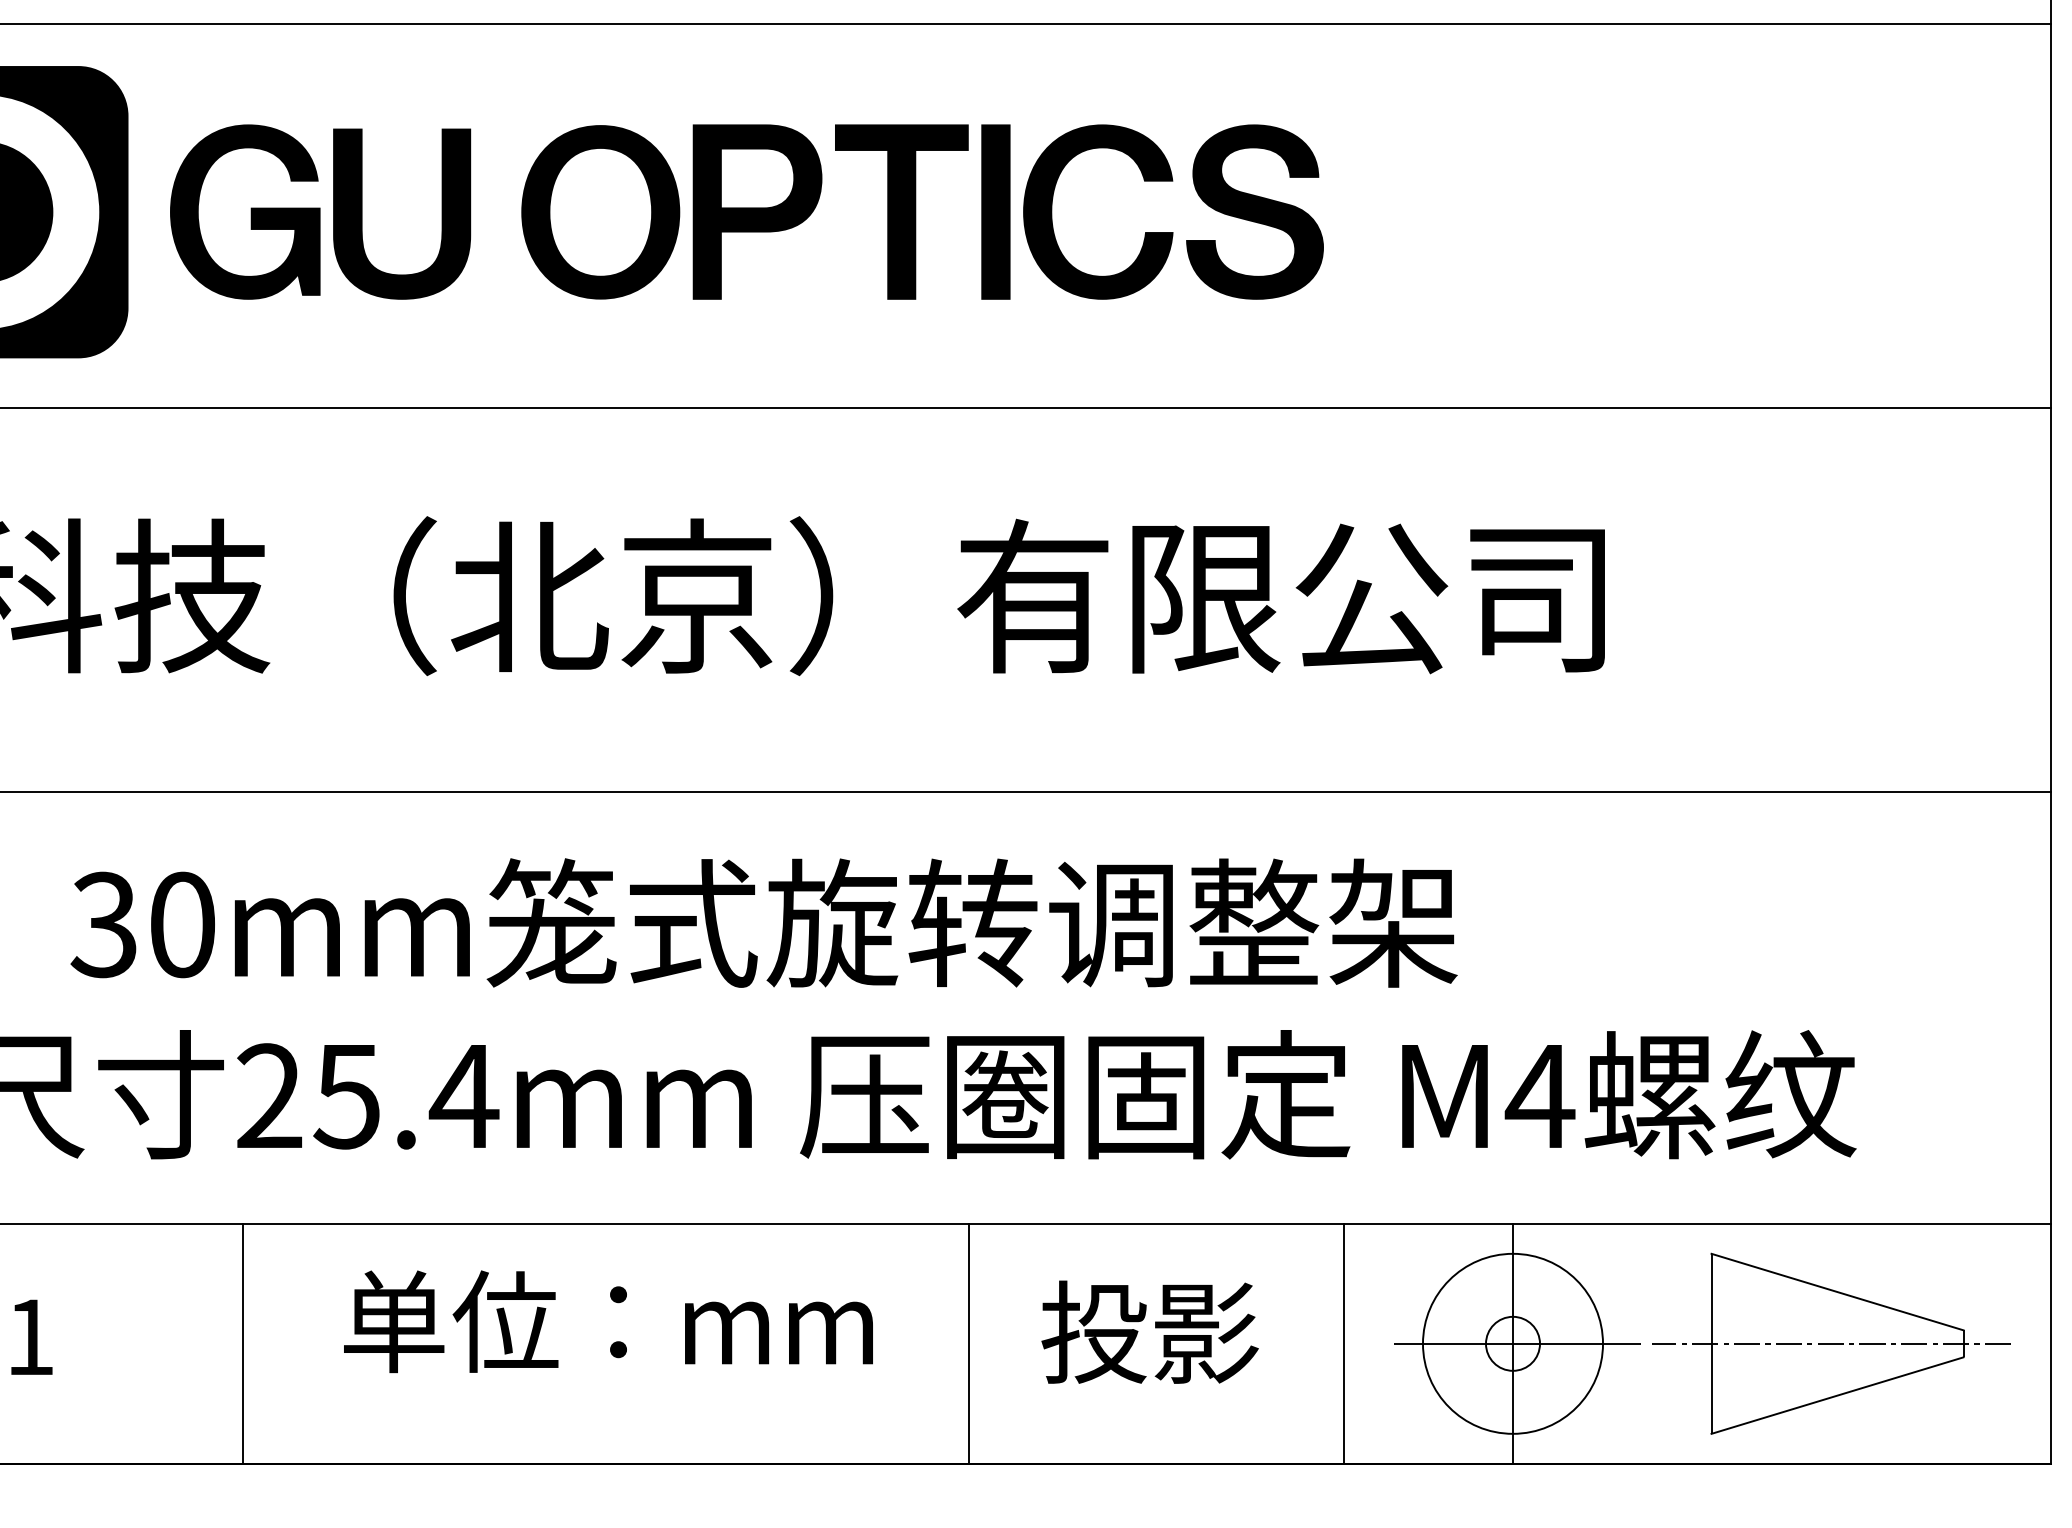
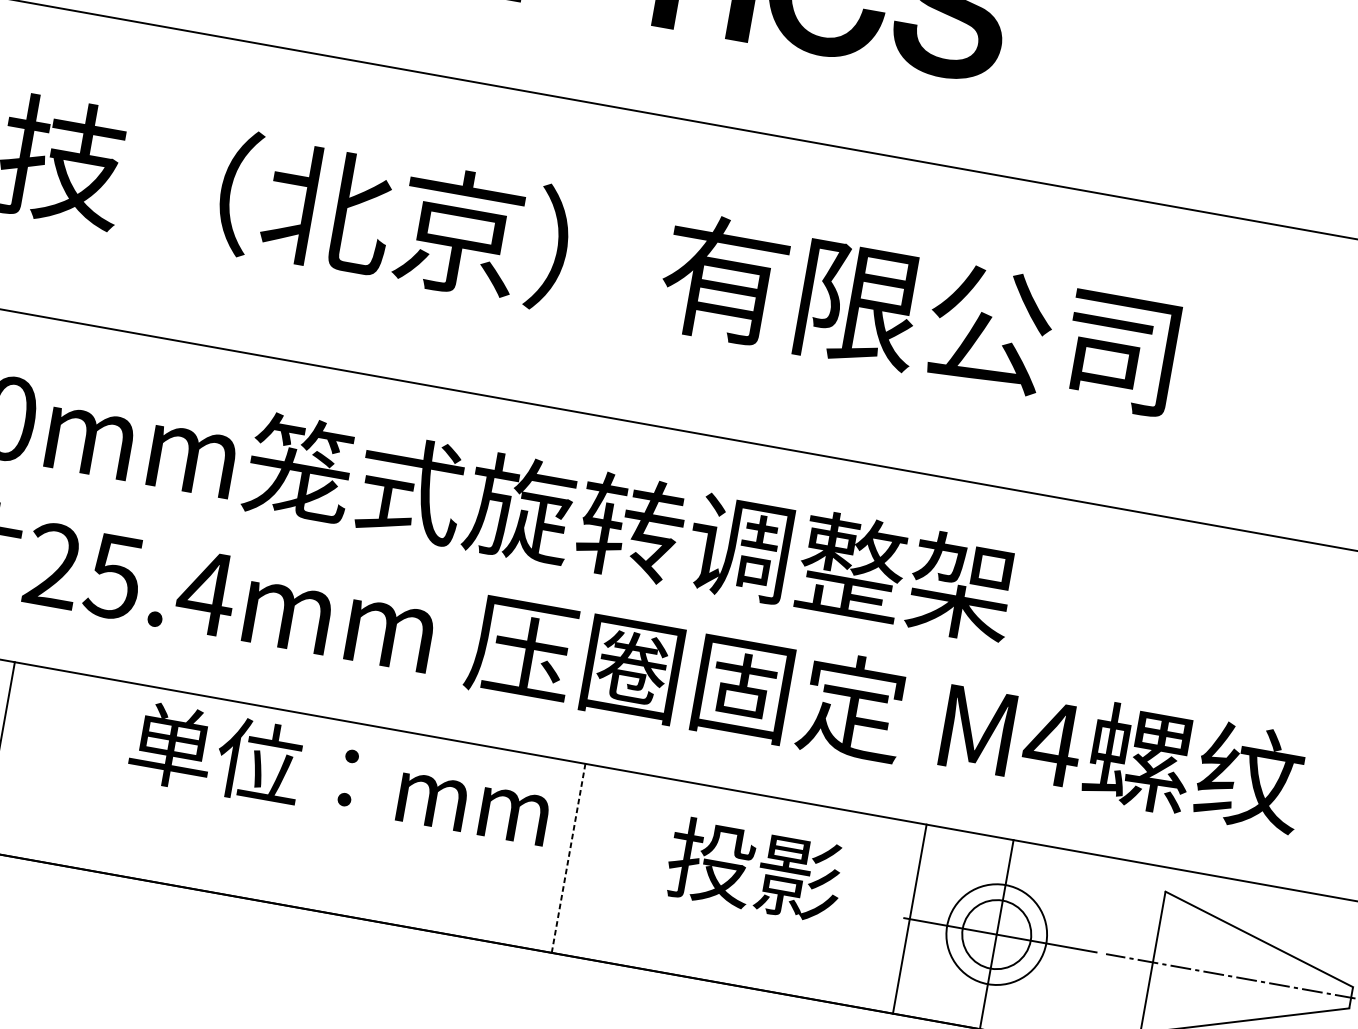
text: (608, 1321) -> (340, 776), moved
text: (1149, 1331) -> (754, 869), moved
line: (1344, 1343) -> (909, 918), moved
circle: (1512, 1343) -> (996, 934), size x0.7
circle: (1513, 1343) -> (997, 934), size x1.6
line: (968, 1344) -> (568, 858), solid -> dashed

